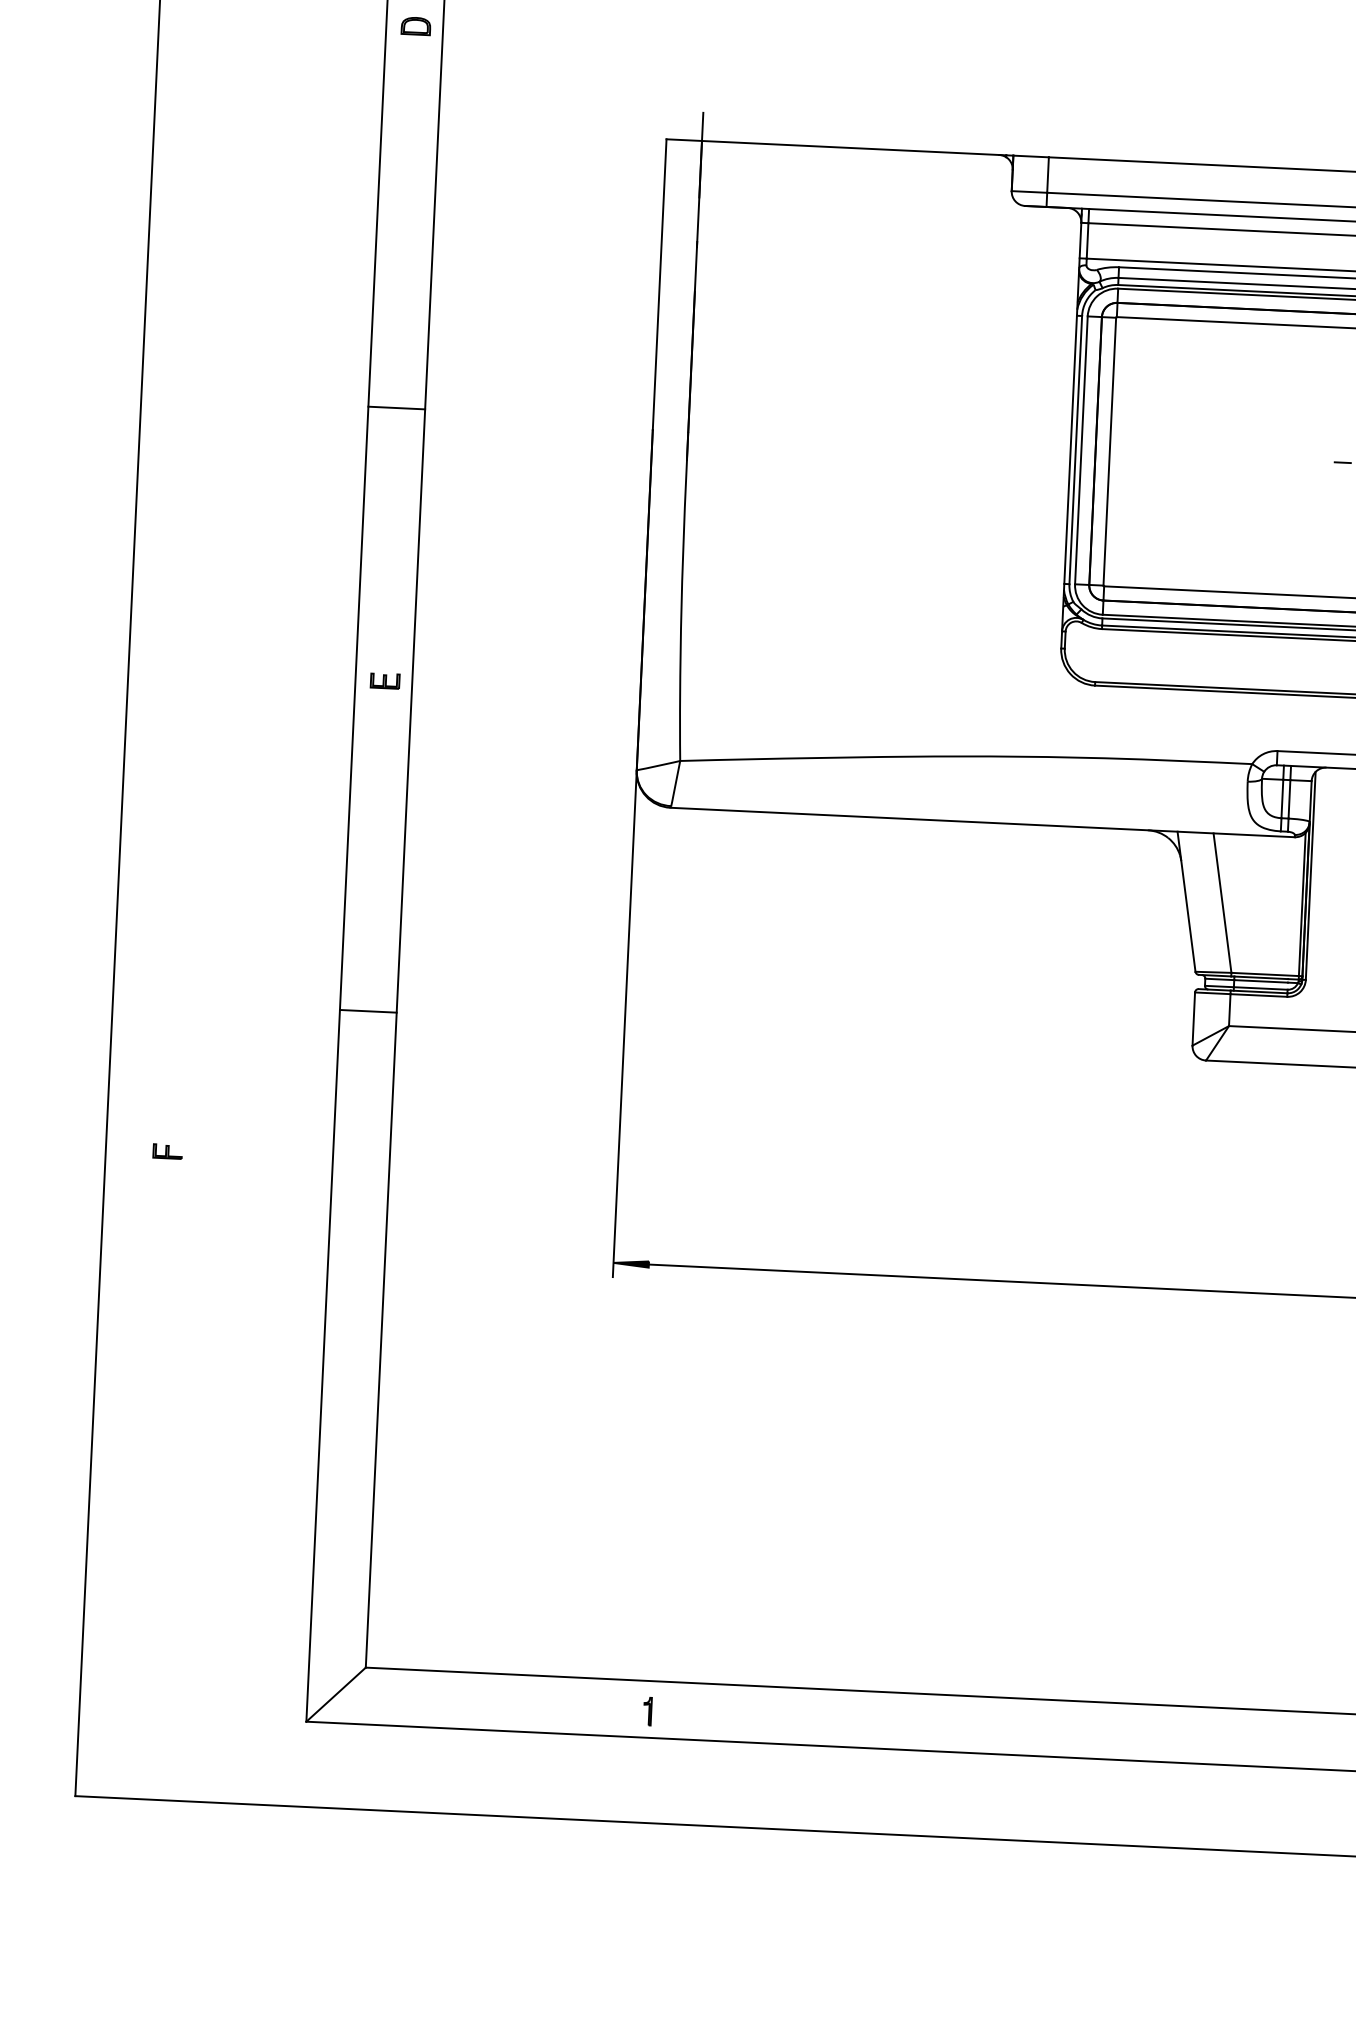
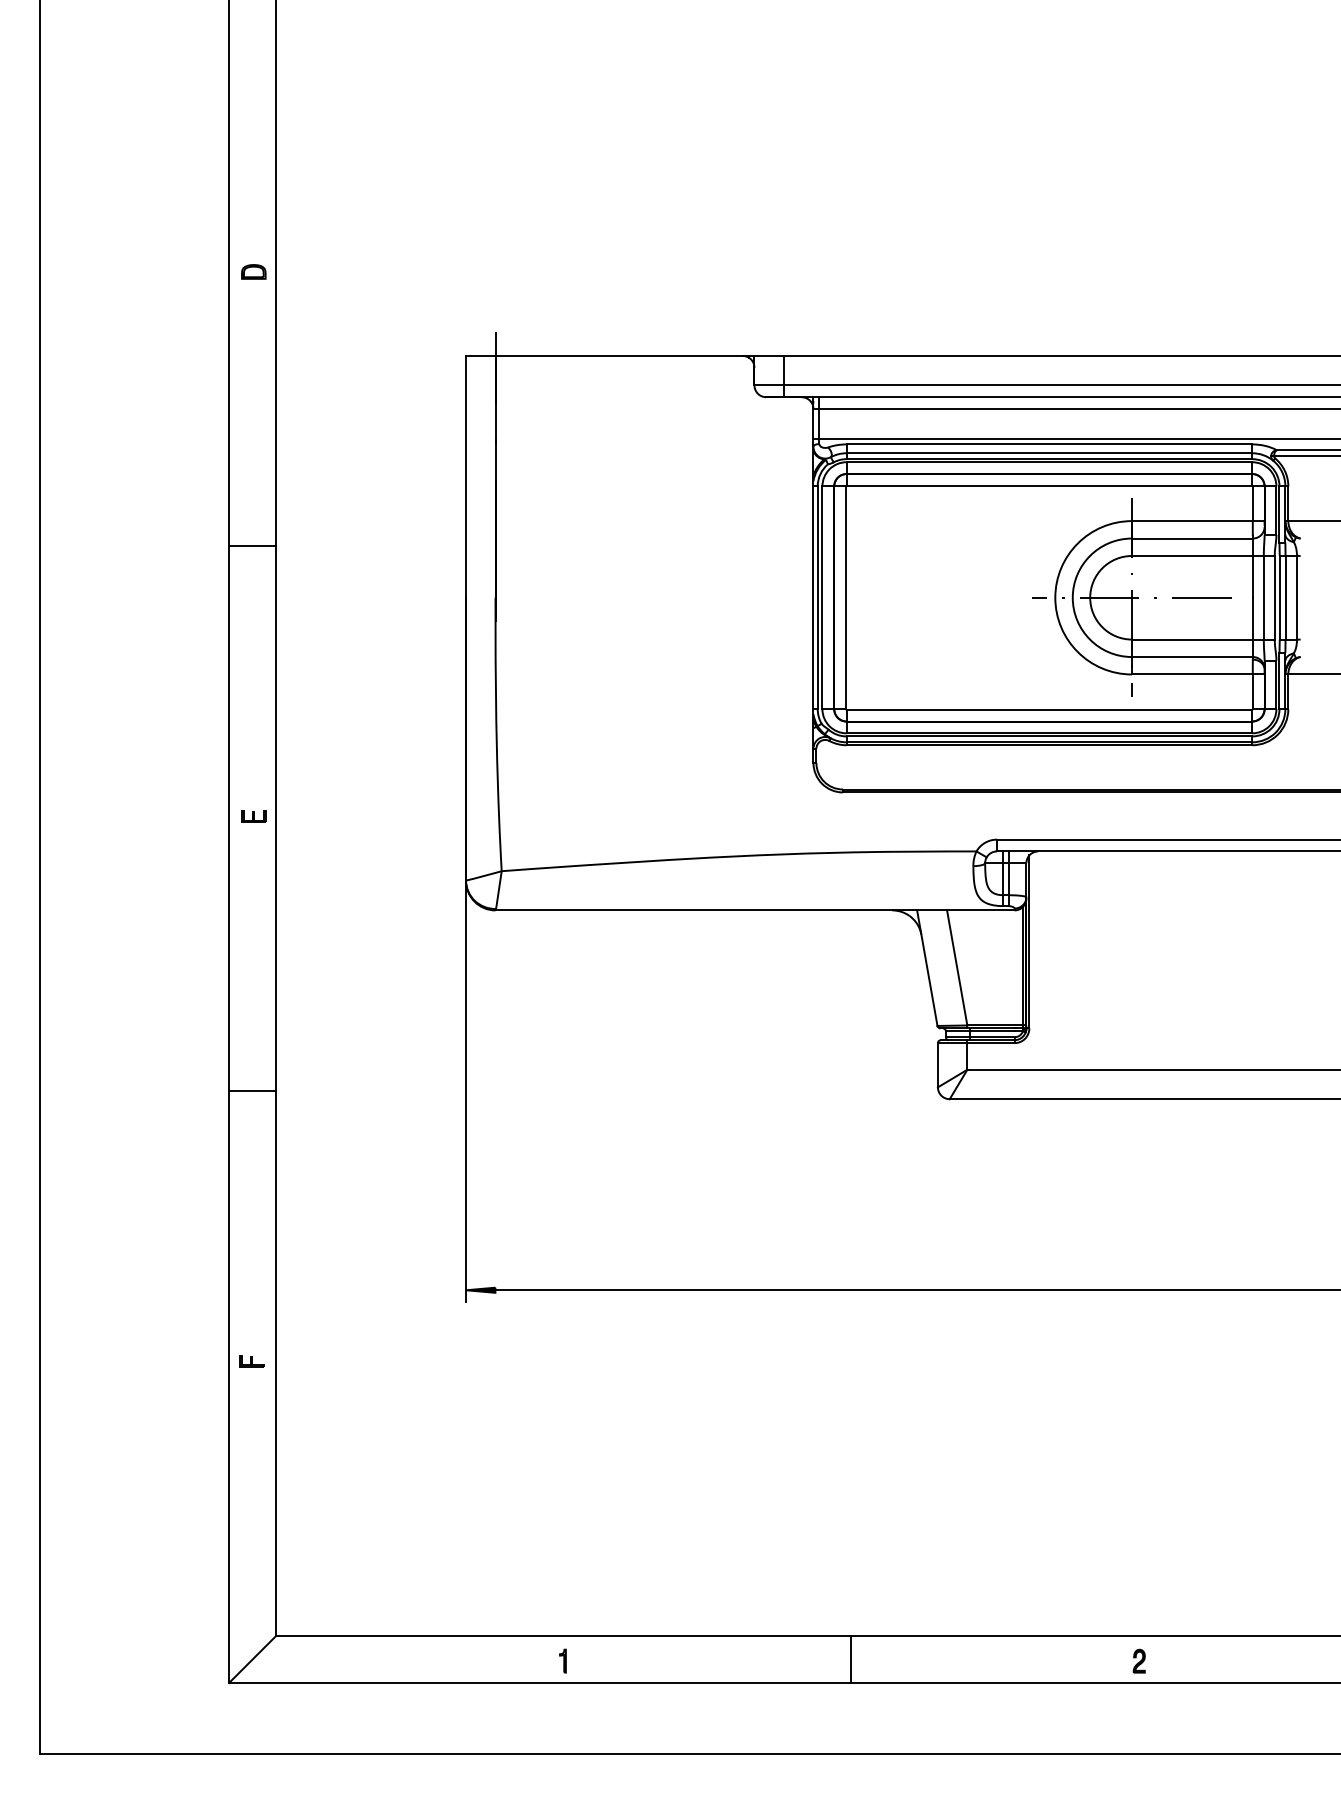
line: (396, 408) -> (252, 546), moved
part: (167, 1151) -> (251, 1361), moved
part: (647, 1710) -> (562, 1660), moved
line: (1056, 1727) -> (851, 1658), added

